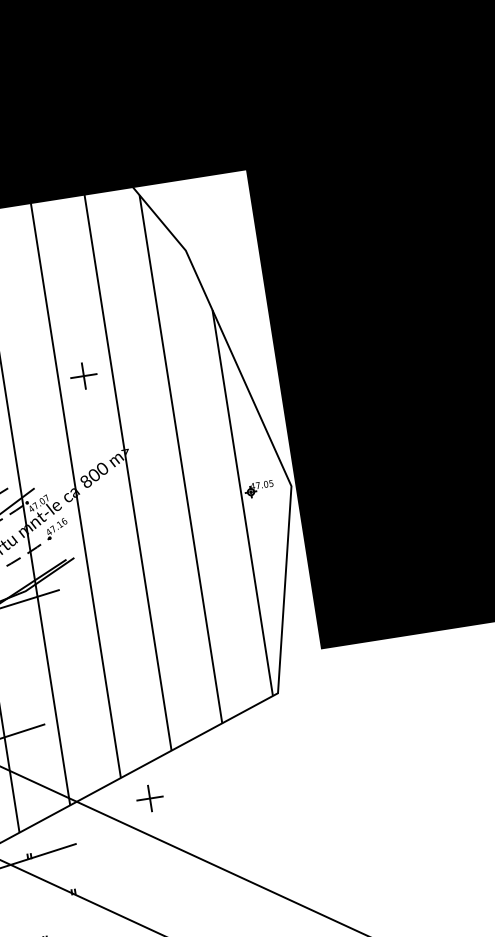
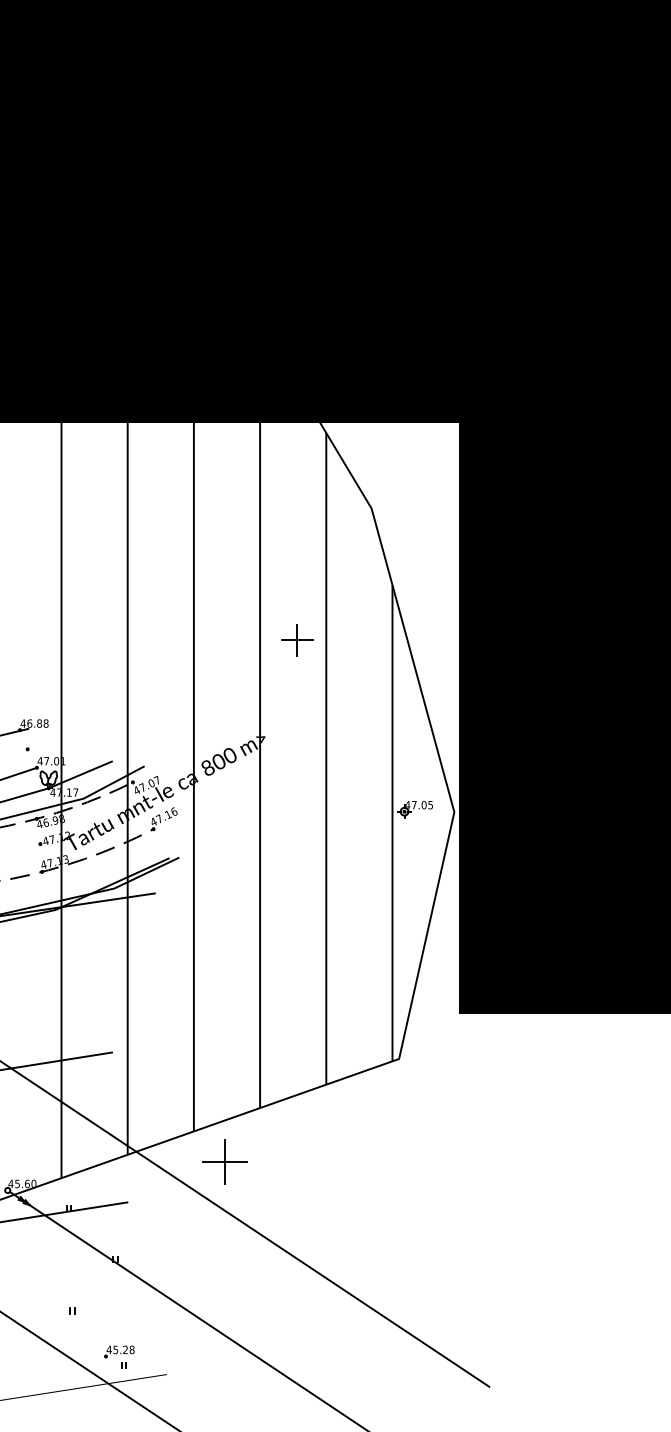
part: (84, 376) -> (297, 640), moved
part: (150, 798) -> (225, 1161), size x1.4

